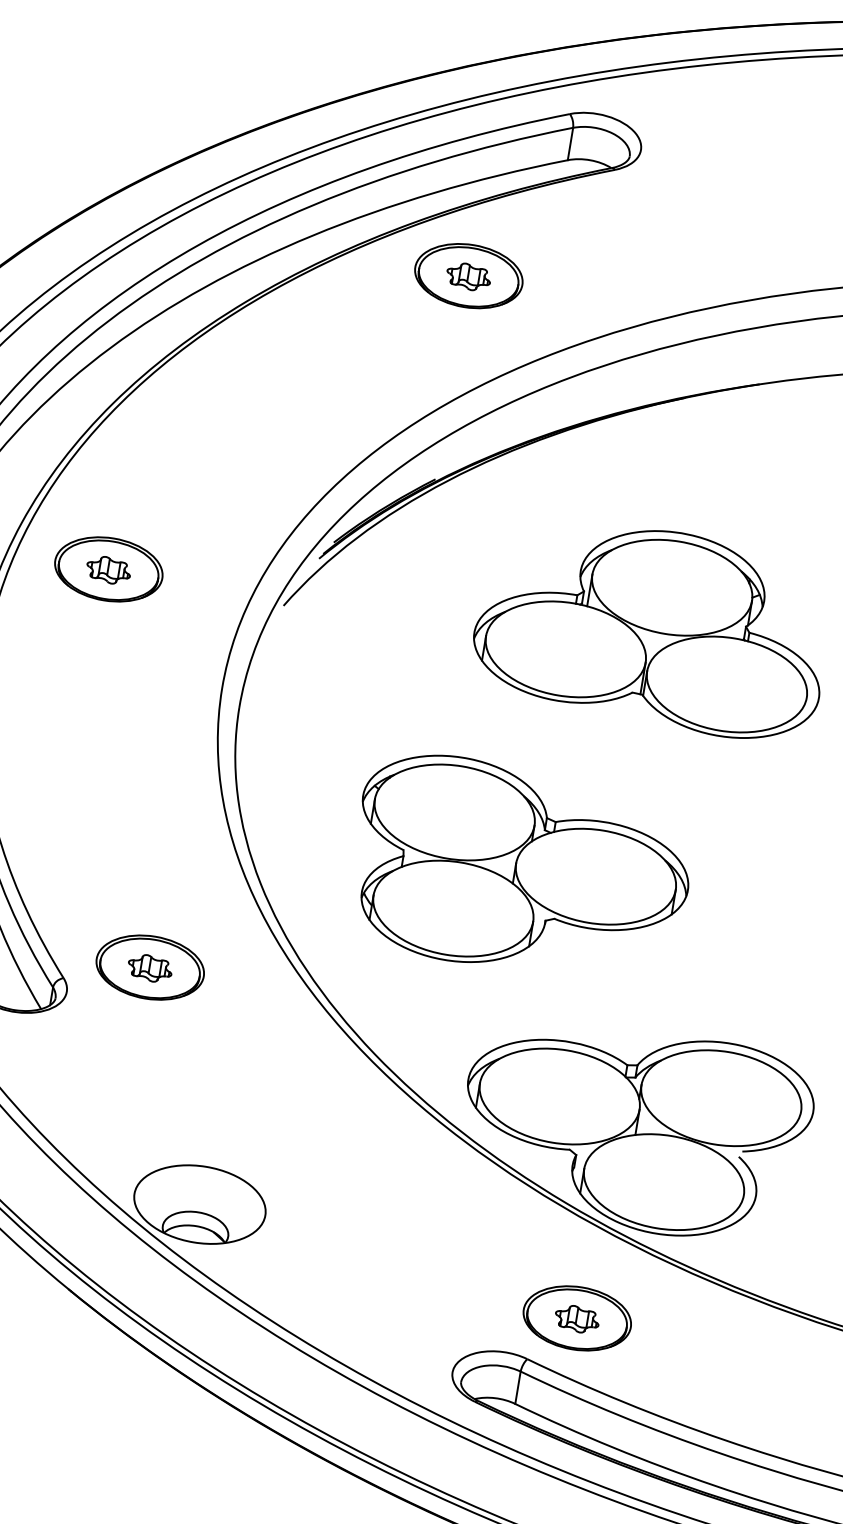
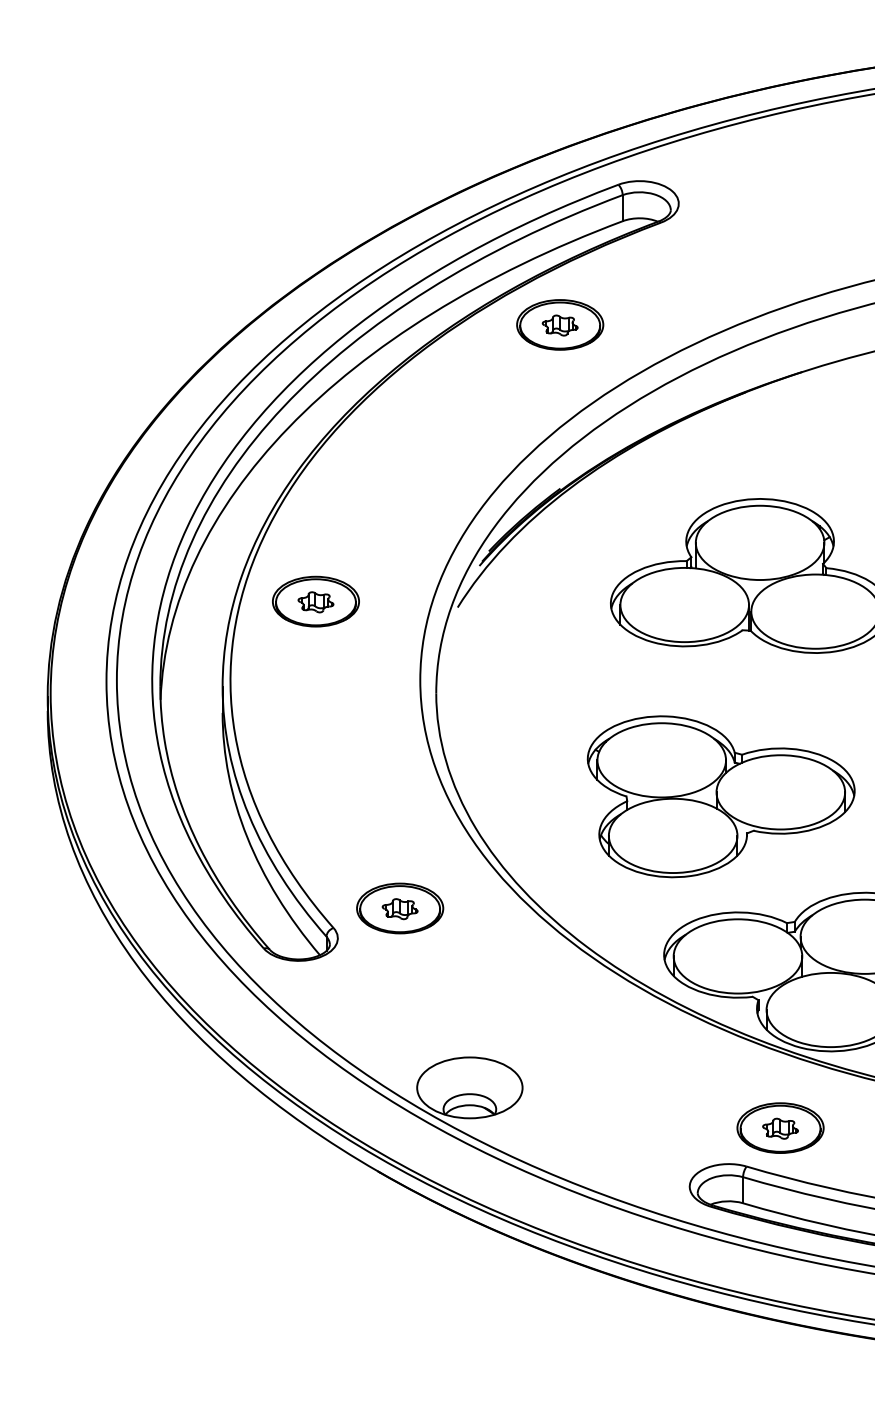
part: (520, 869) -> (720, 796), moved

